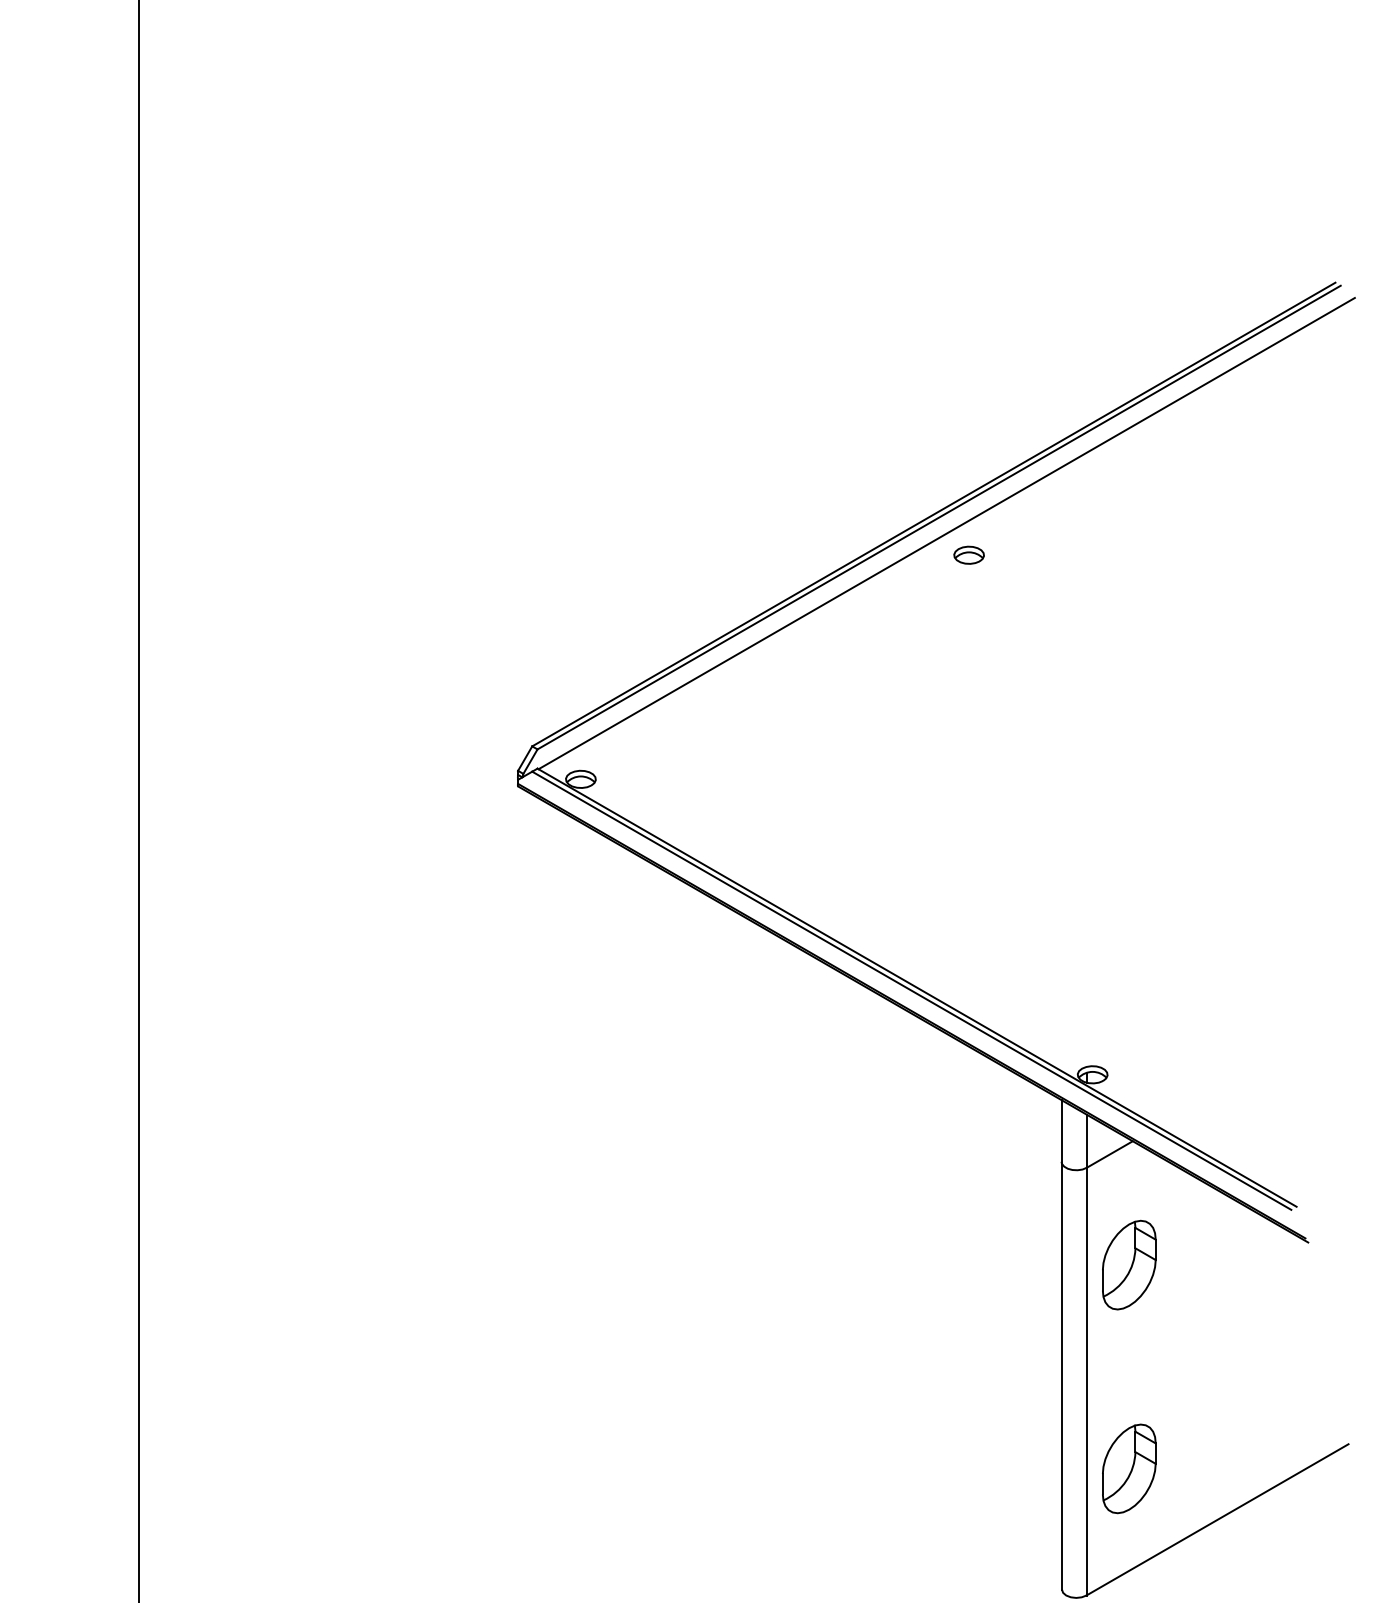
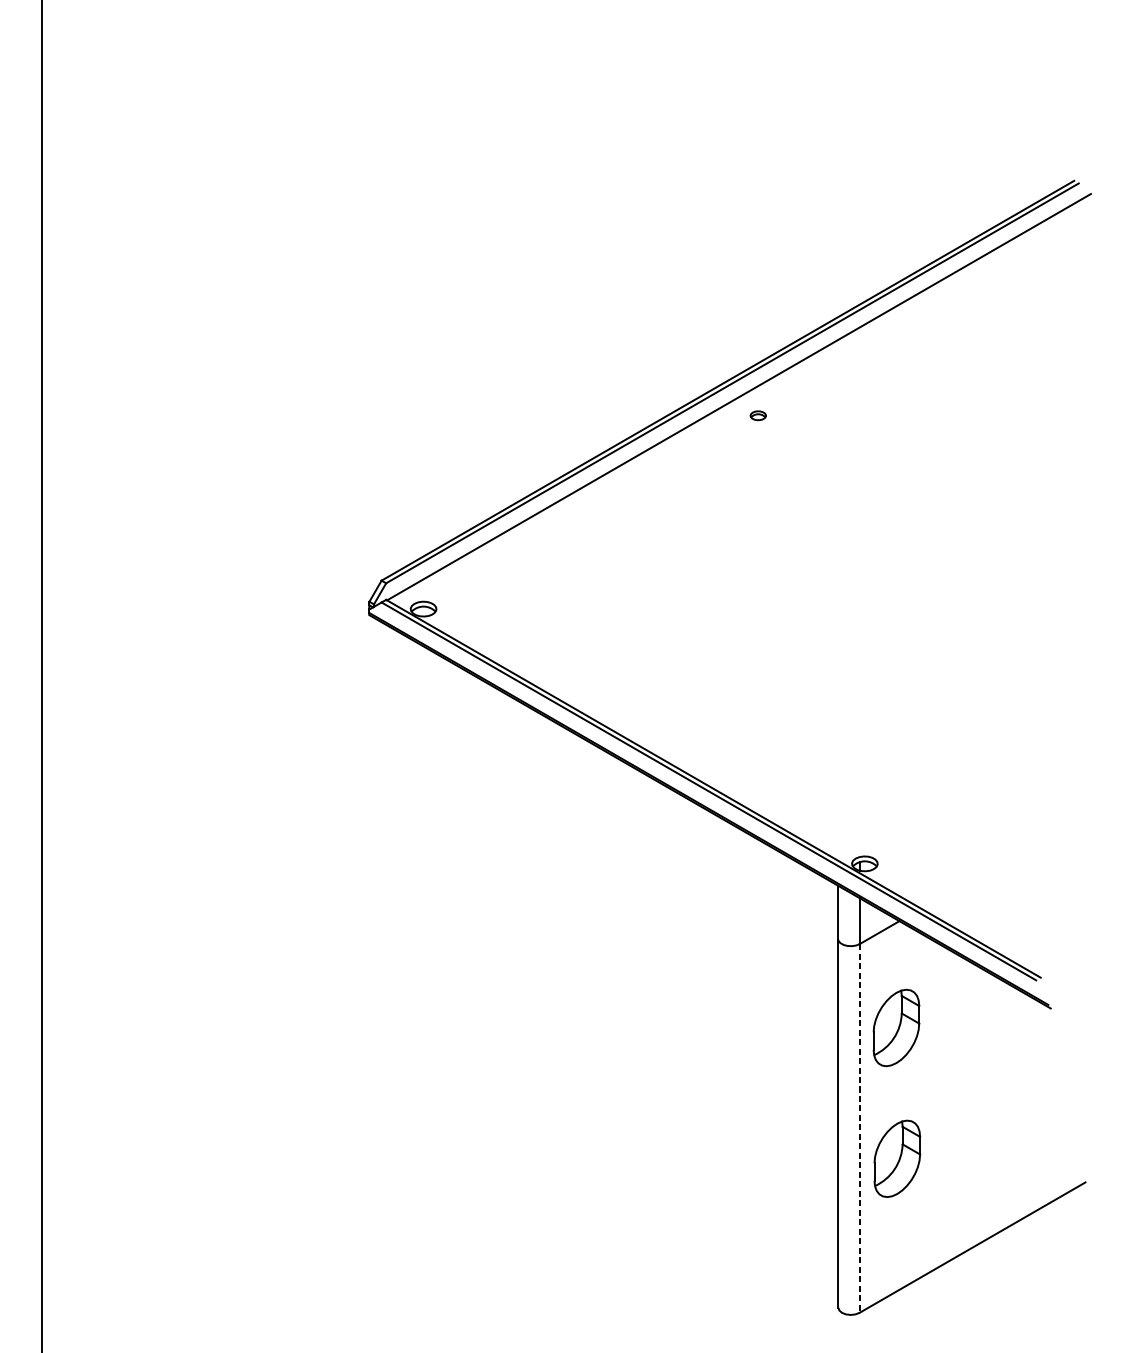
part: (968, 554) -> (757, 415), size x0.6
line: (1086, 1381) -> (859, 1128), solid -> dashed
part: (1129, 1468) -> (897, 1158), moved

